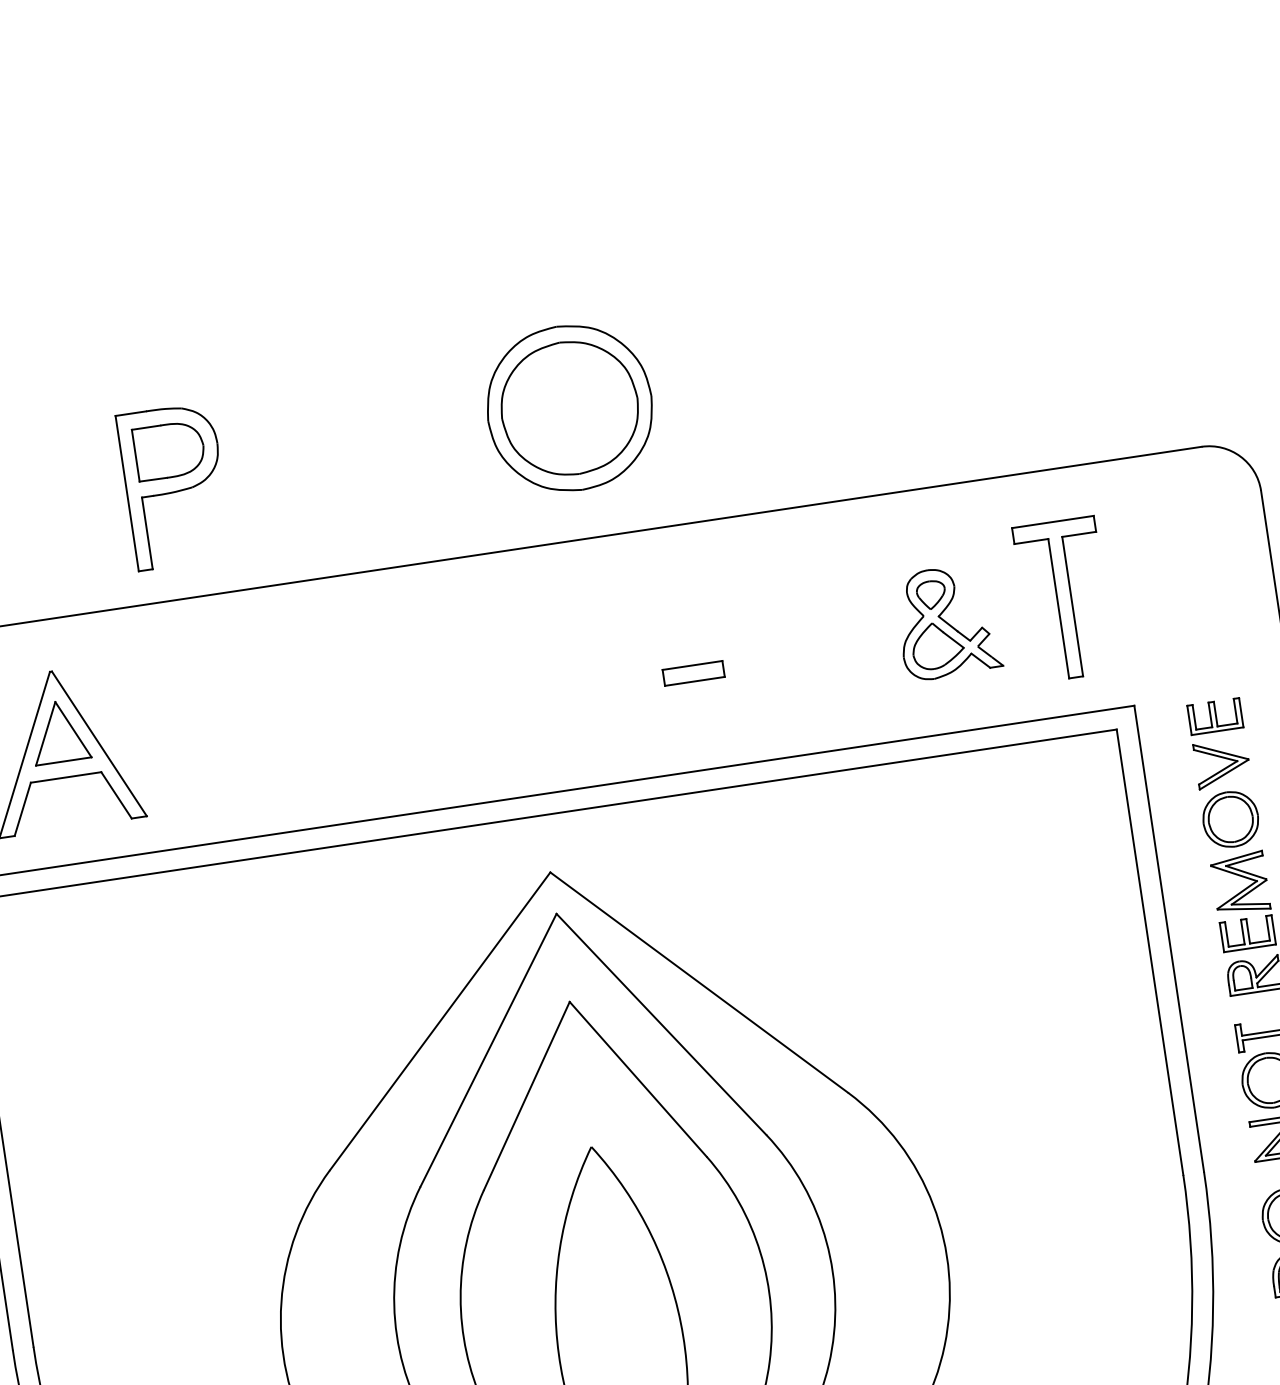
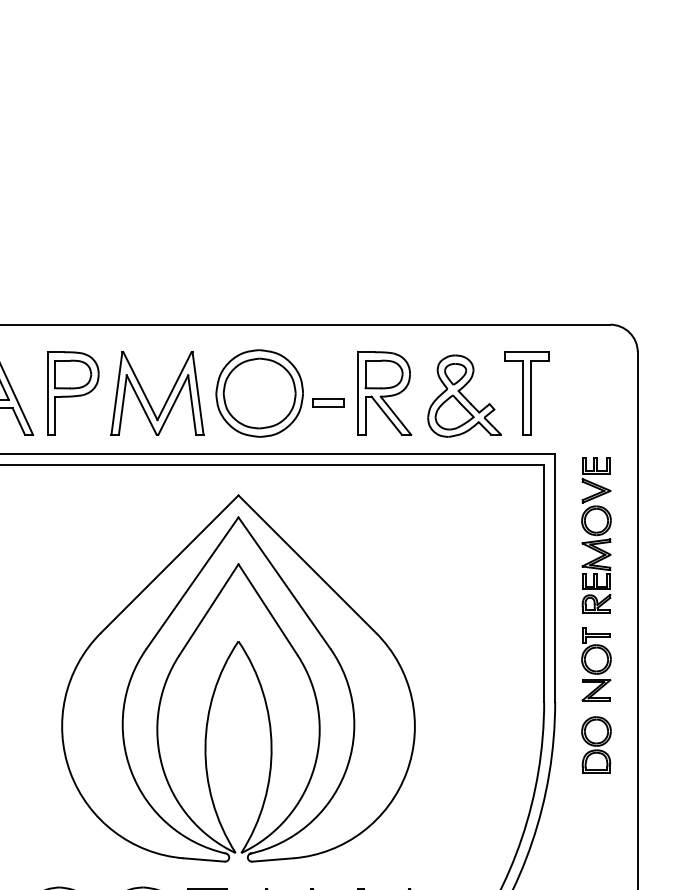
part: (569, 408) -> (259, 393), moved
part: (175, 486) -> (73, 393), moved
part: (947, 620) -> (464, 395), size x1.43
part: (796, 639) -> (384, 393), added
part: (351, 713) -> (147, 397), added

